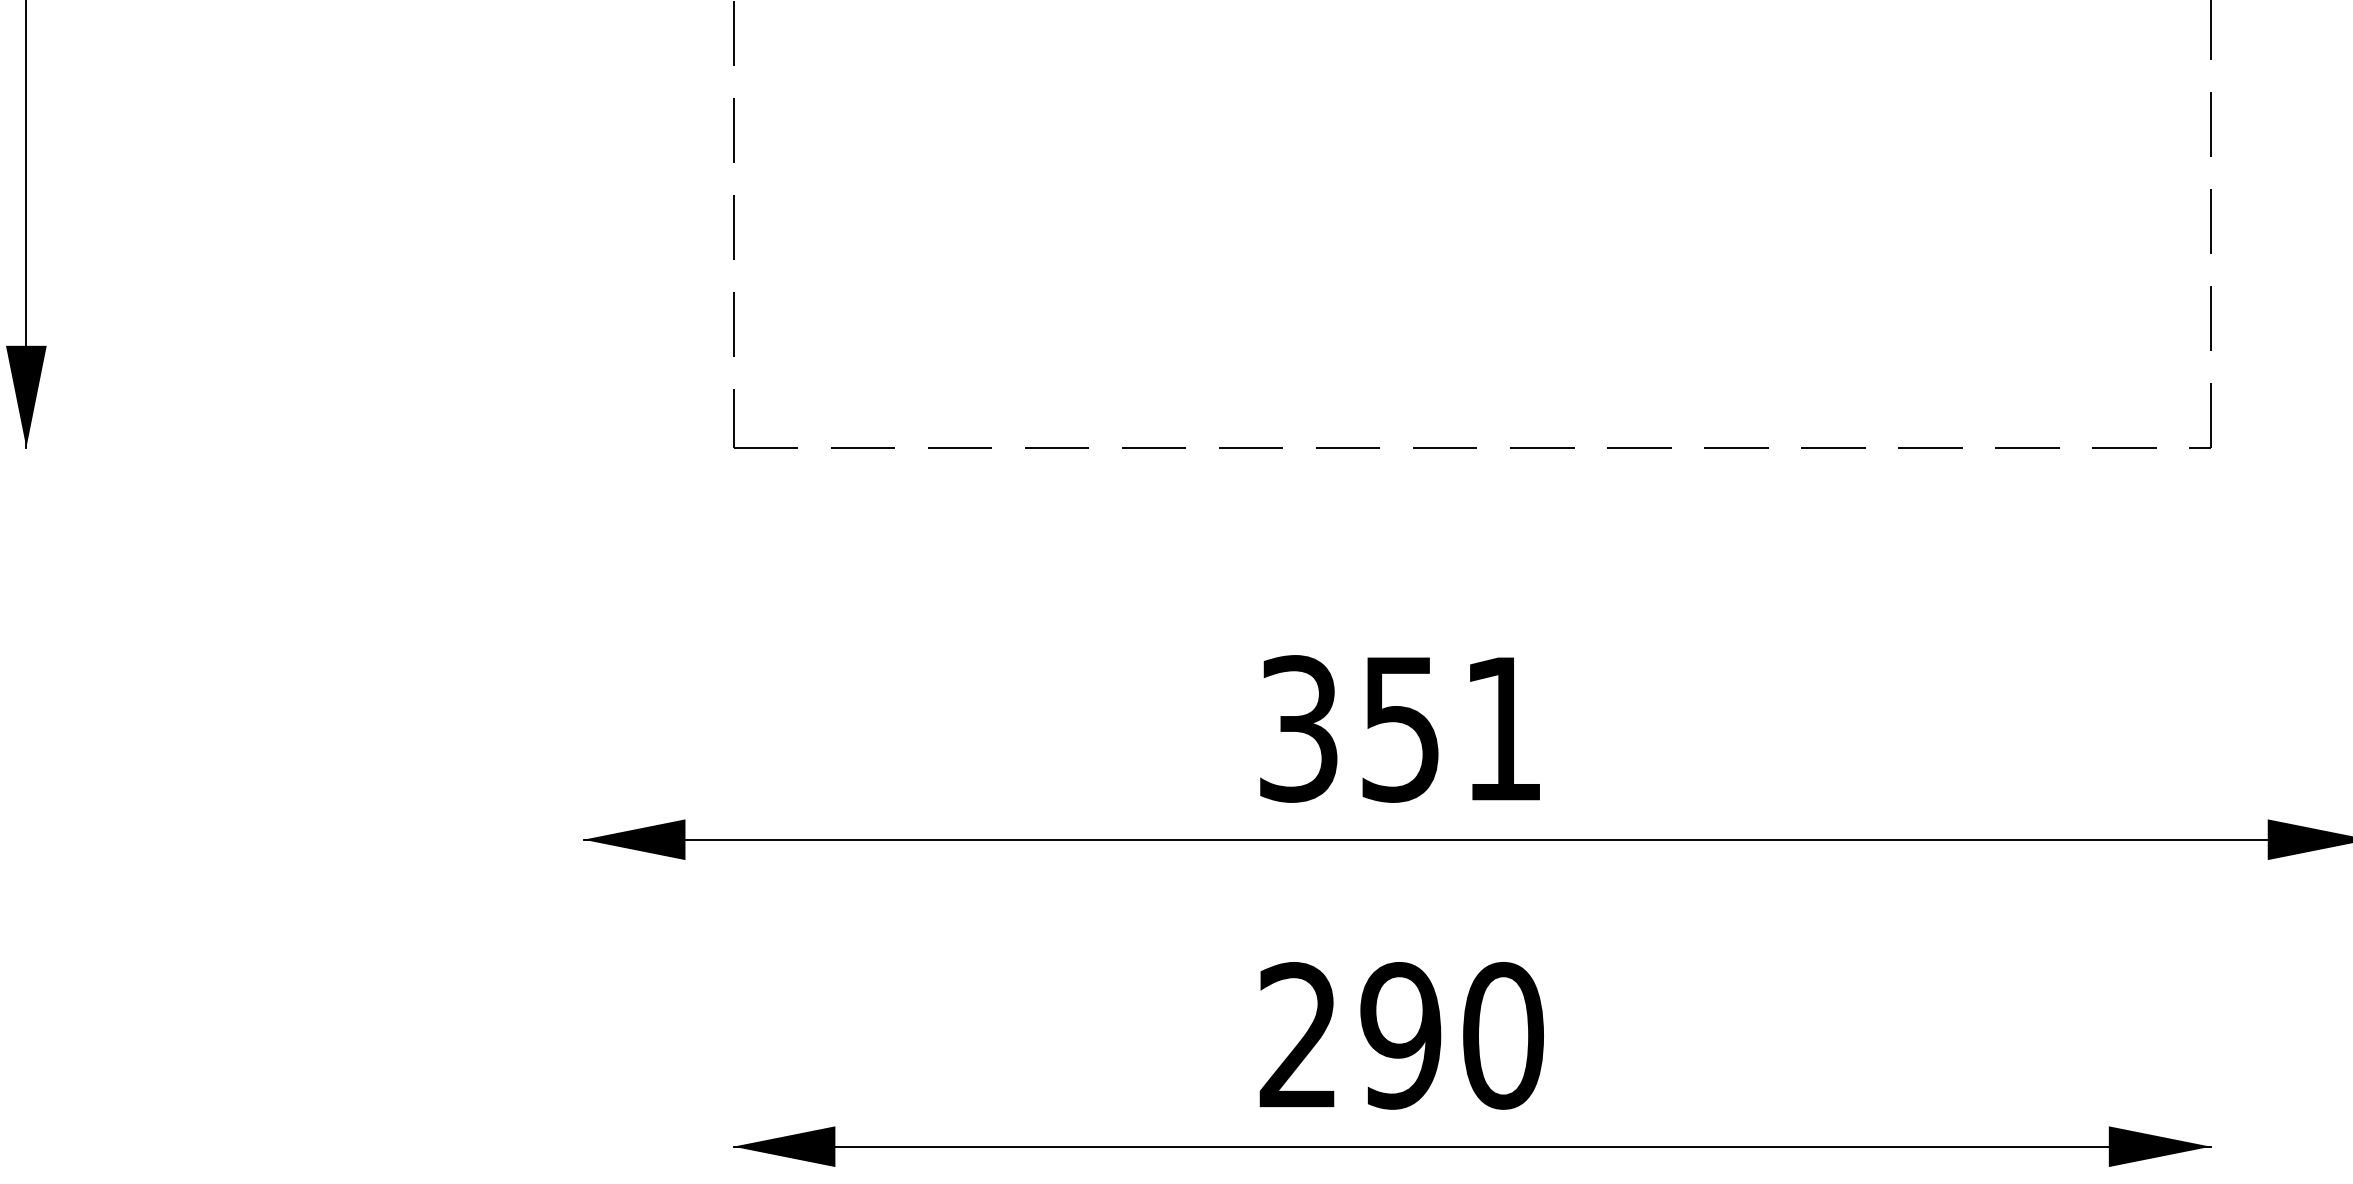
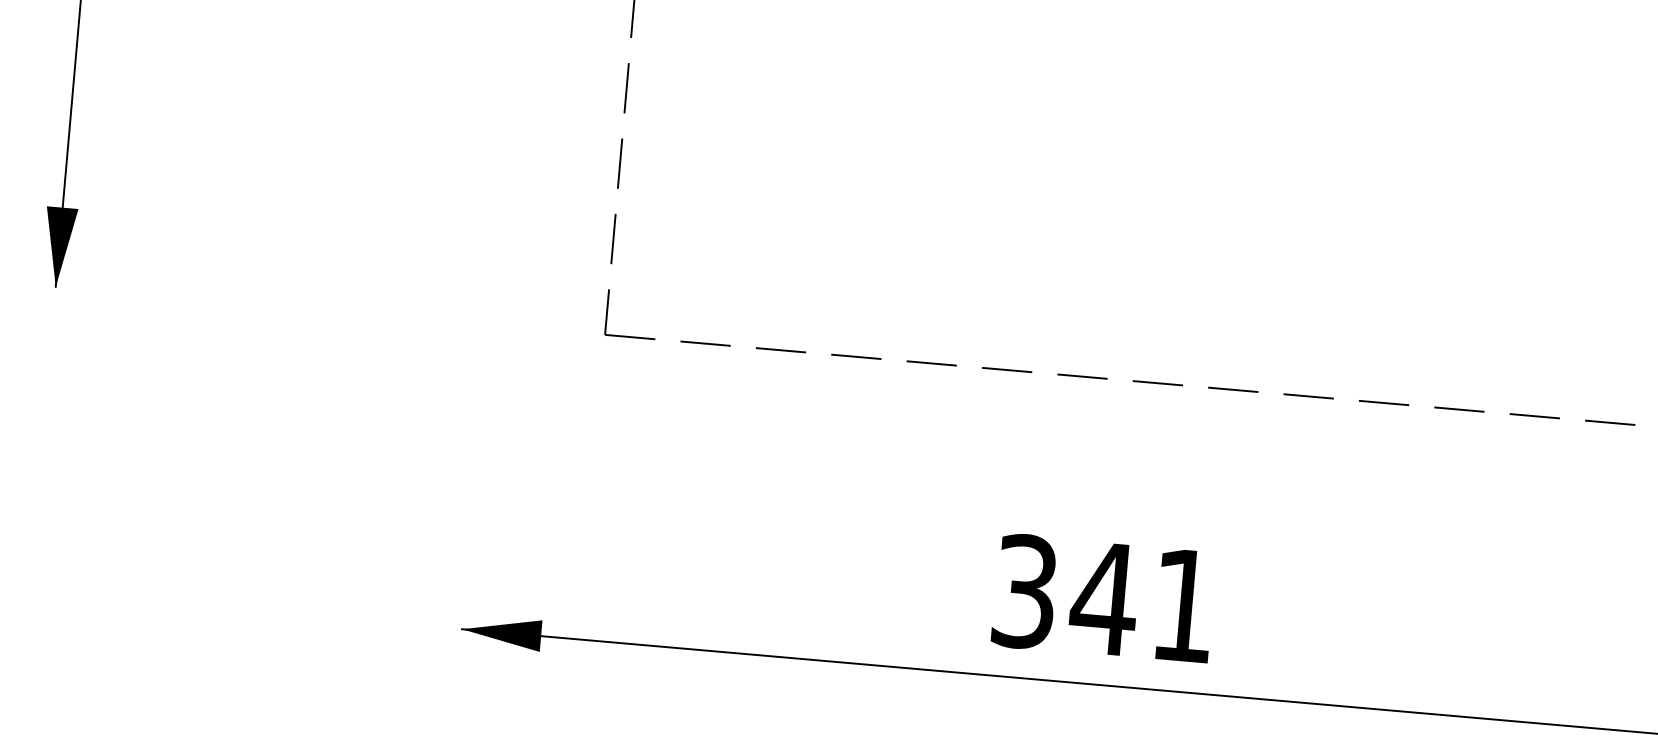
text: (1400, 729) -> (1104, 599), 351 -> 341

